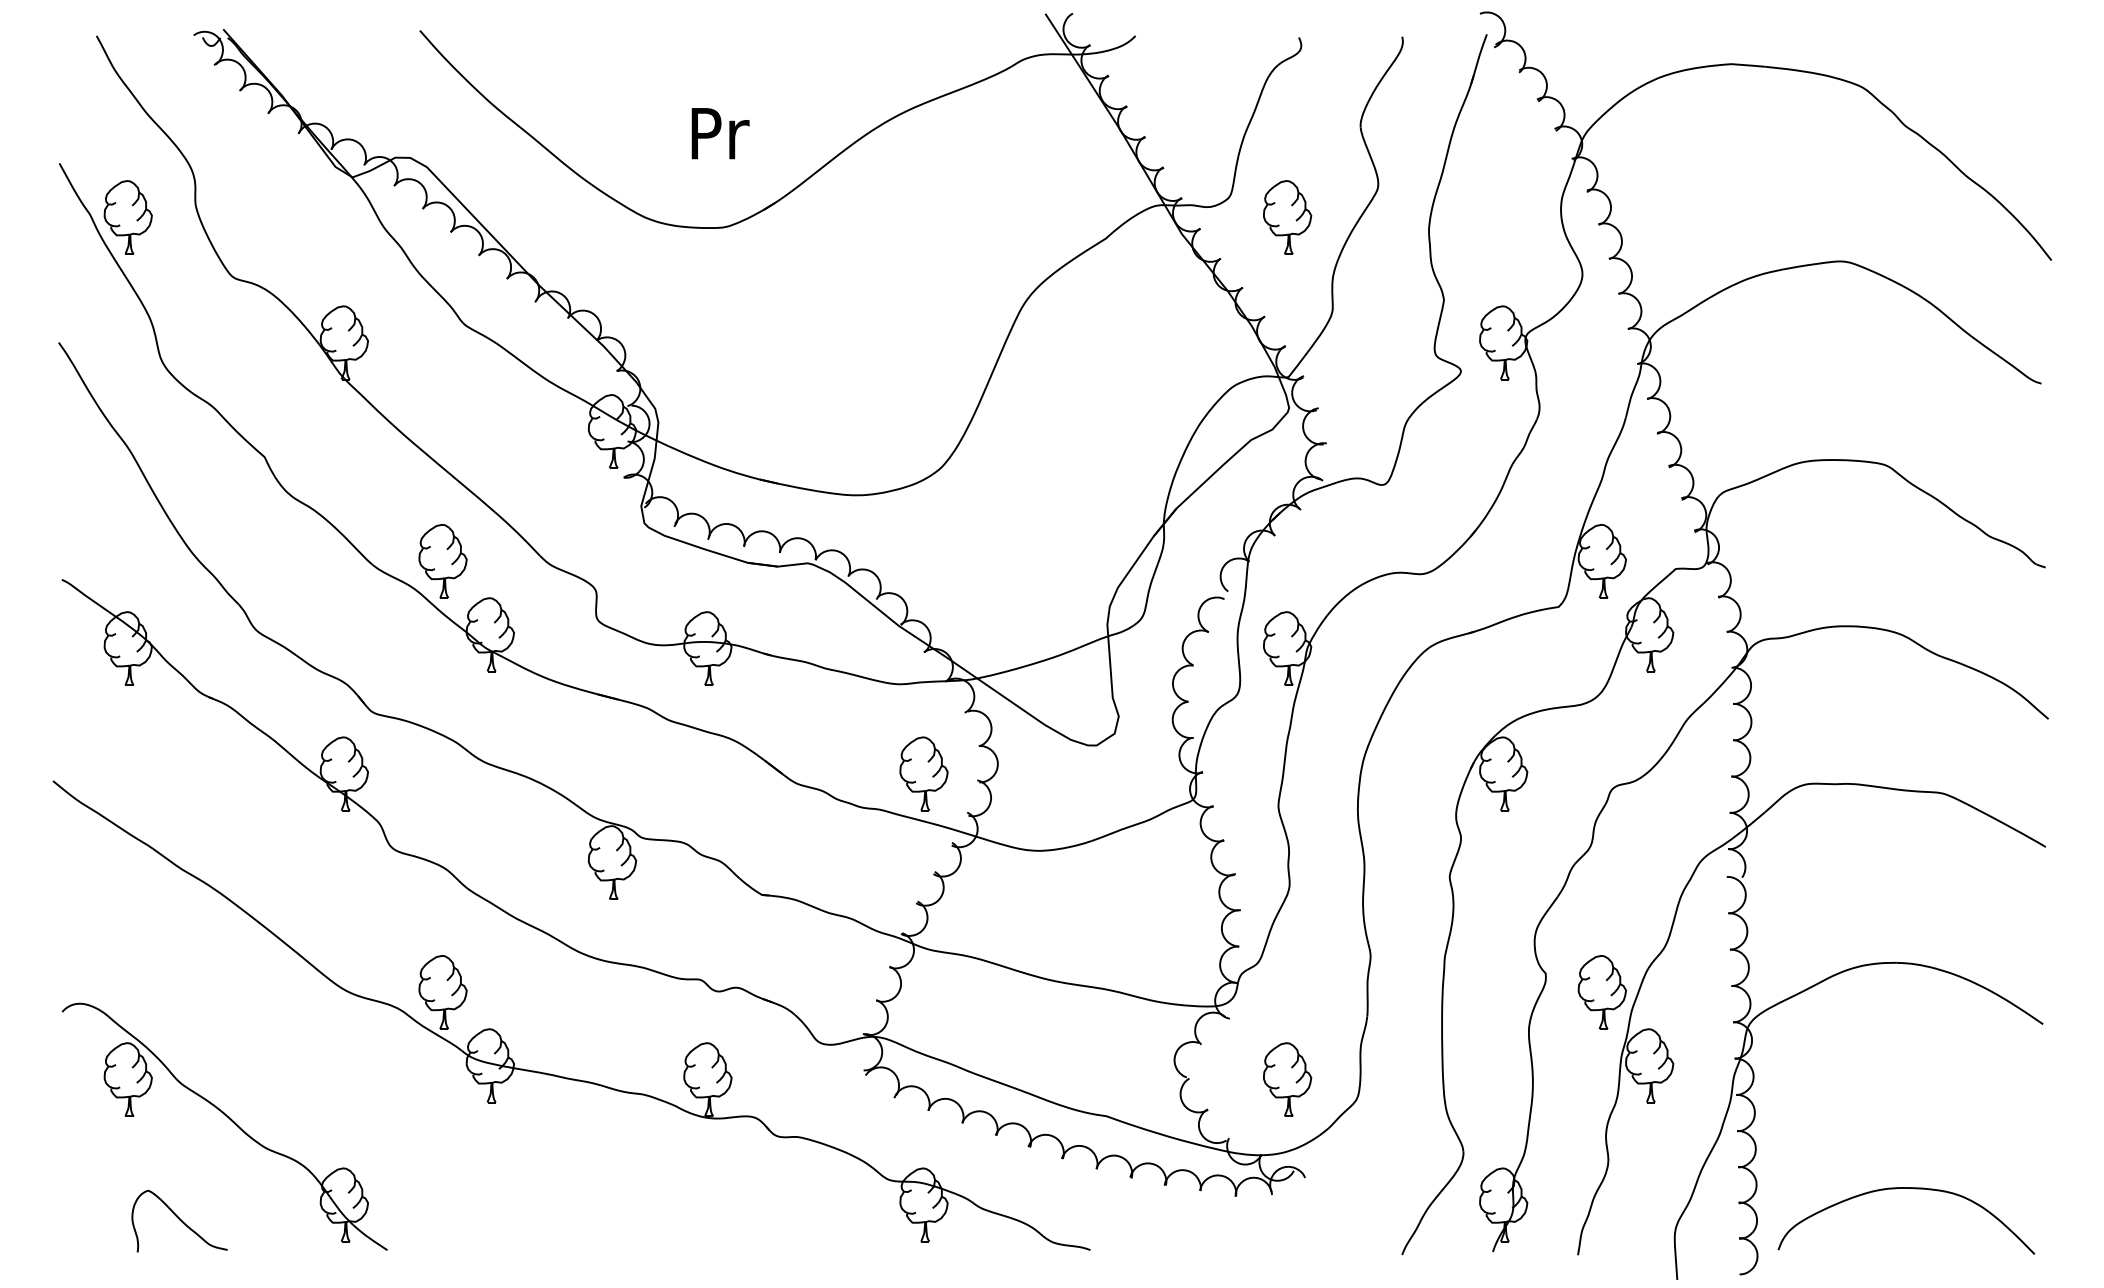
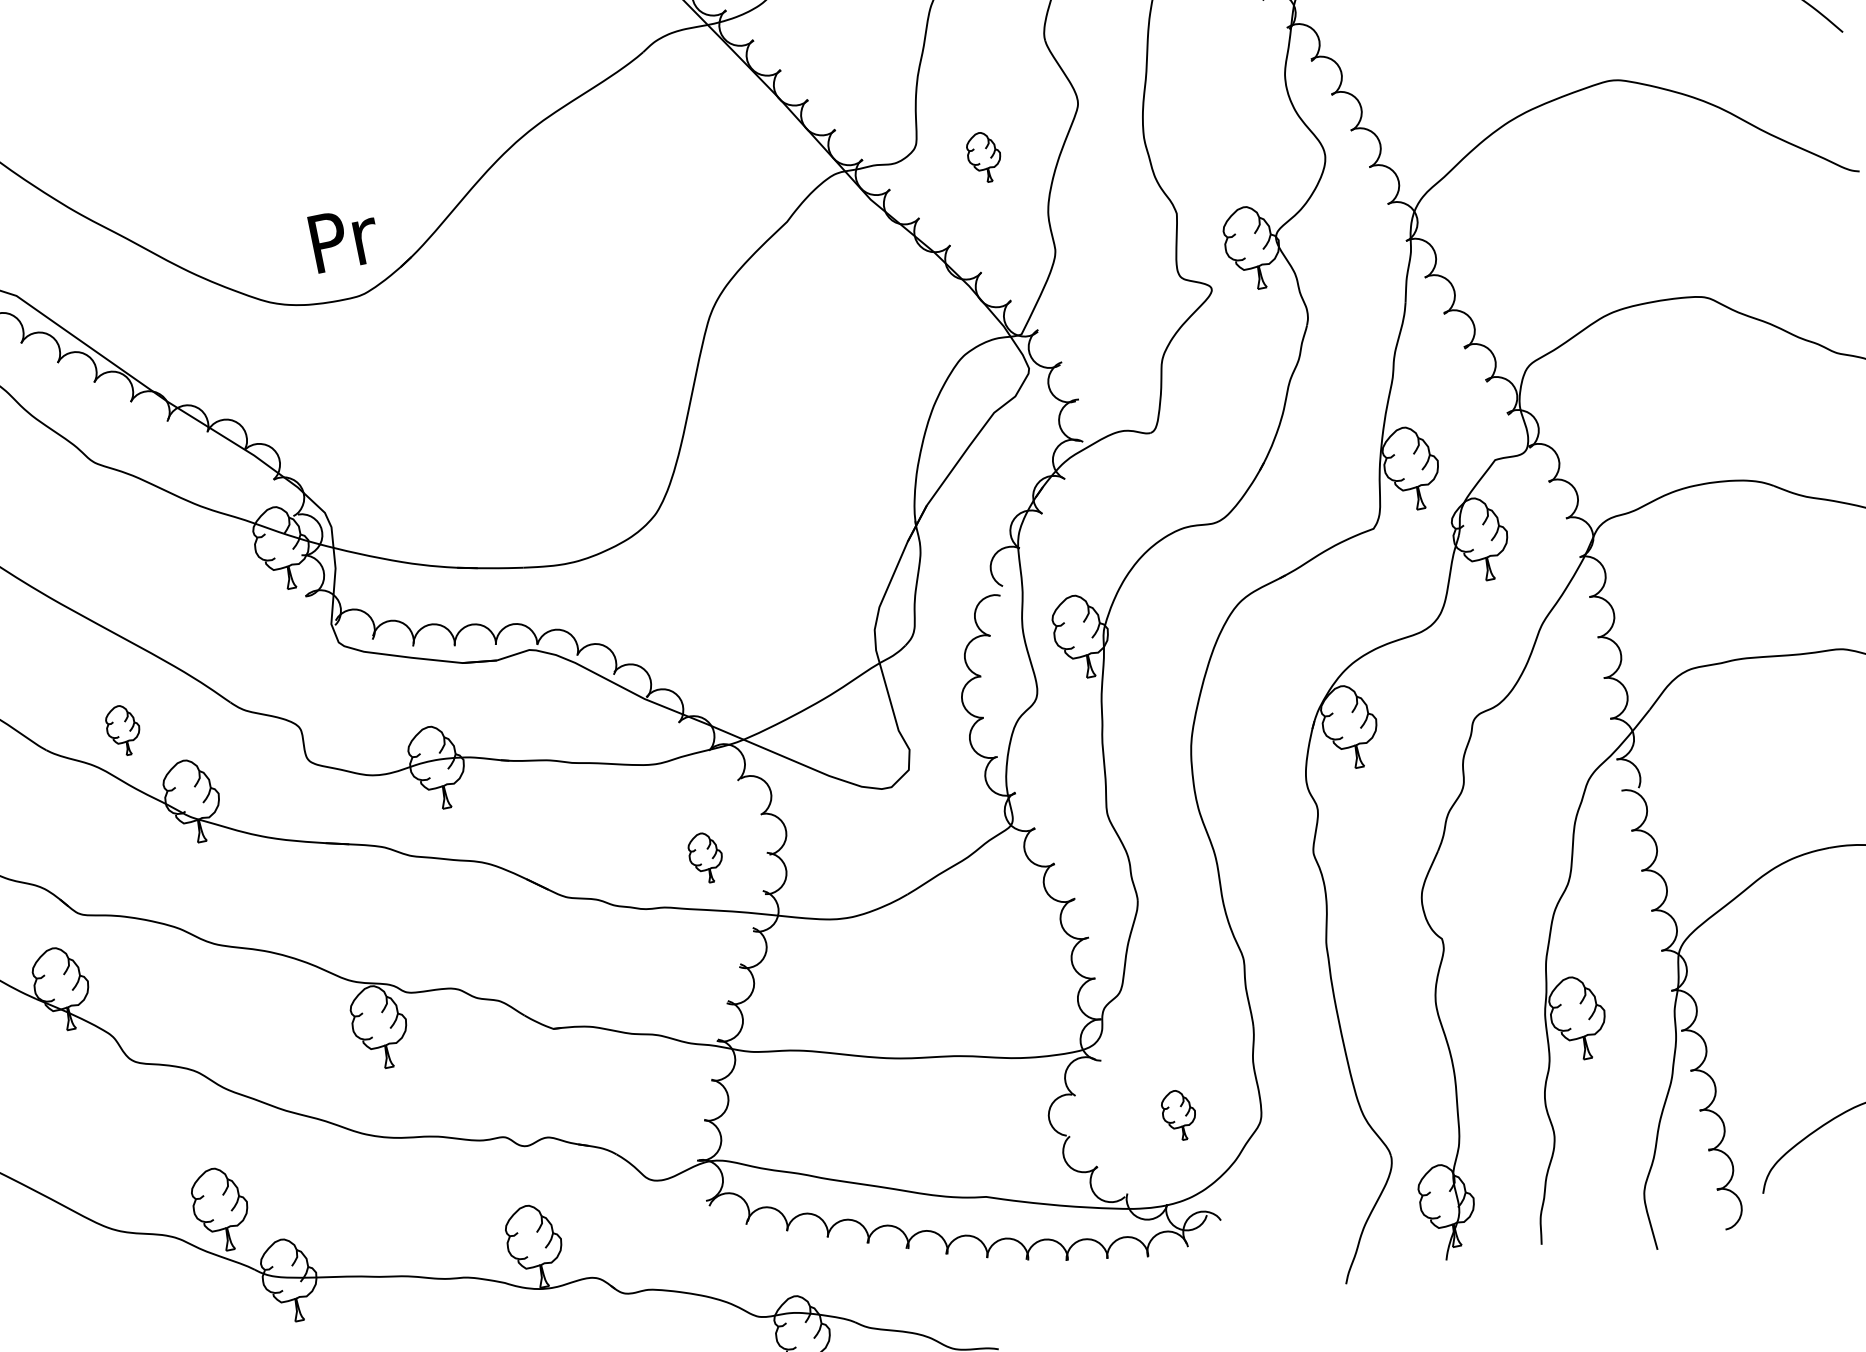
text: (720, 133) -> (344, 238), moved
part: (1287, 217) -> (984, 157), size x0.6
part: (442, 561) -> (123, 730), size x0.6
part: (923, 773) -> (705, 857), size x0.6
part: (1601, 992) -> (1508, 947), removed
part: (1287, 1079) -> (1179, 1115), size x0.6

